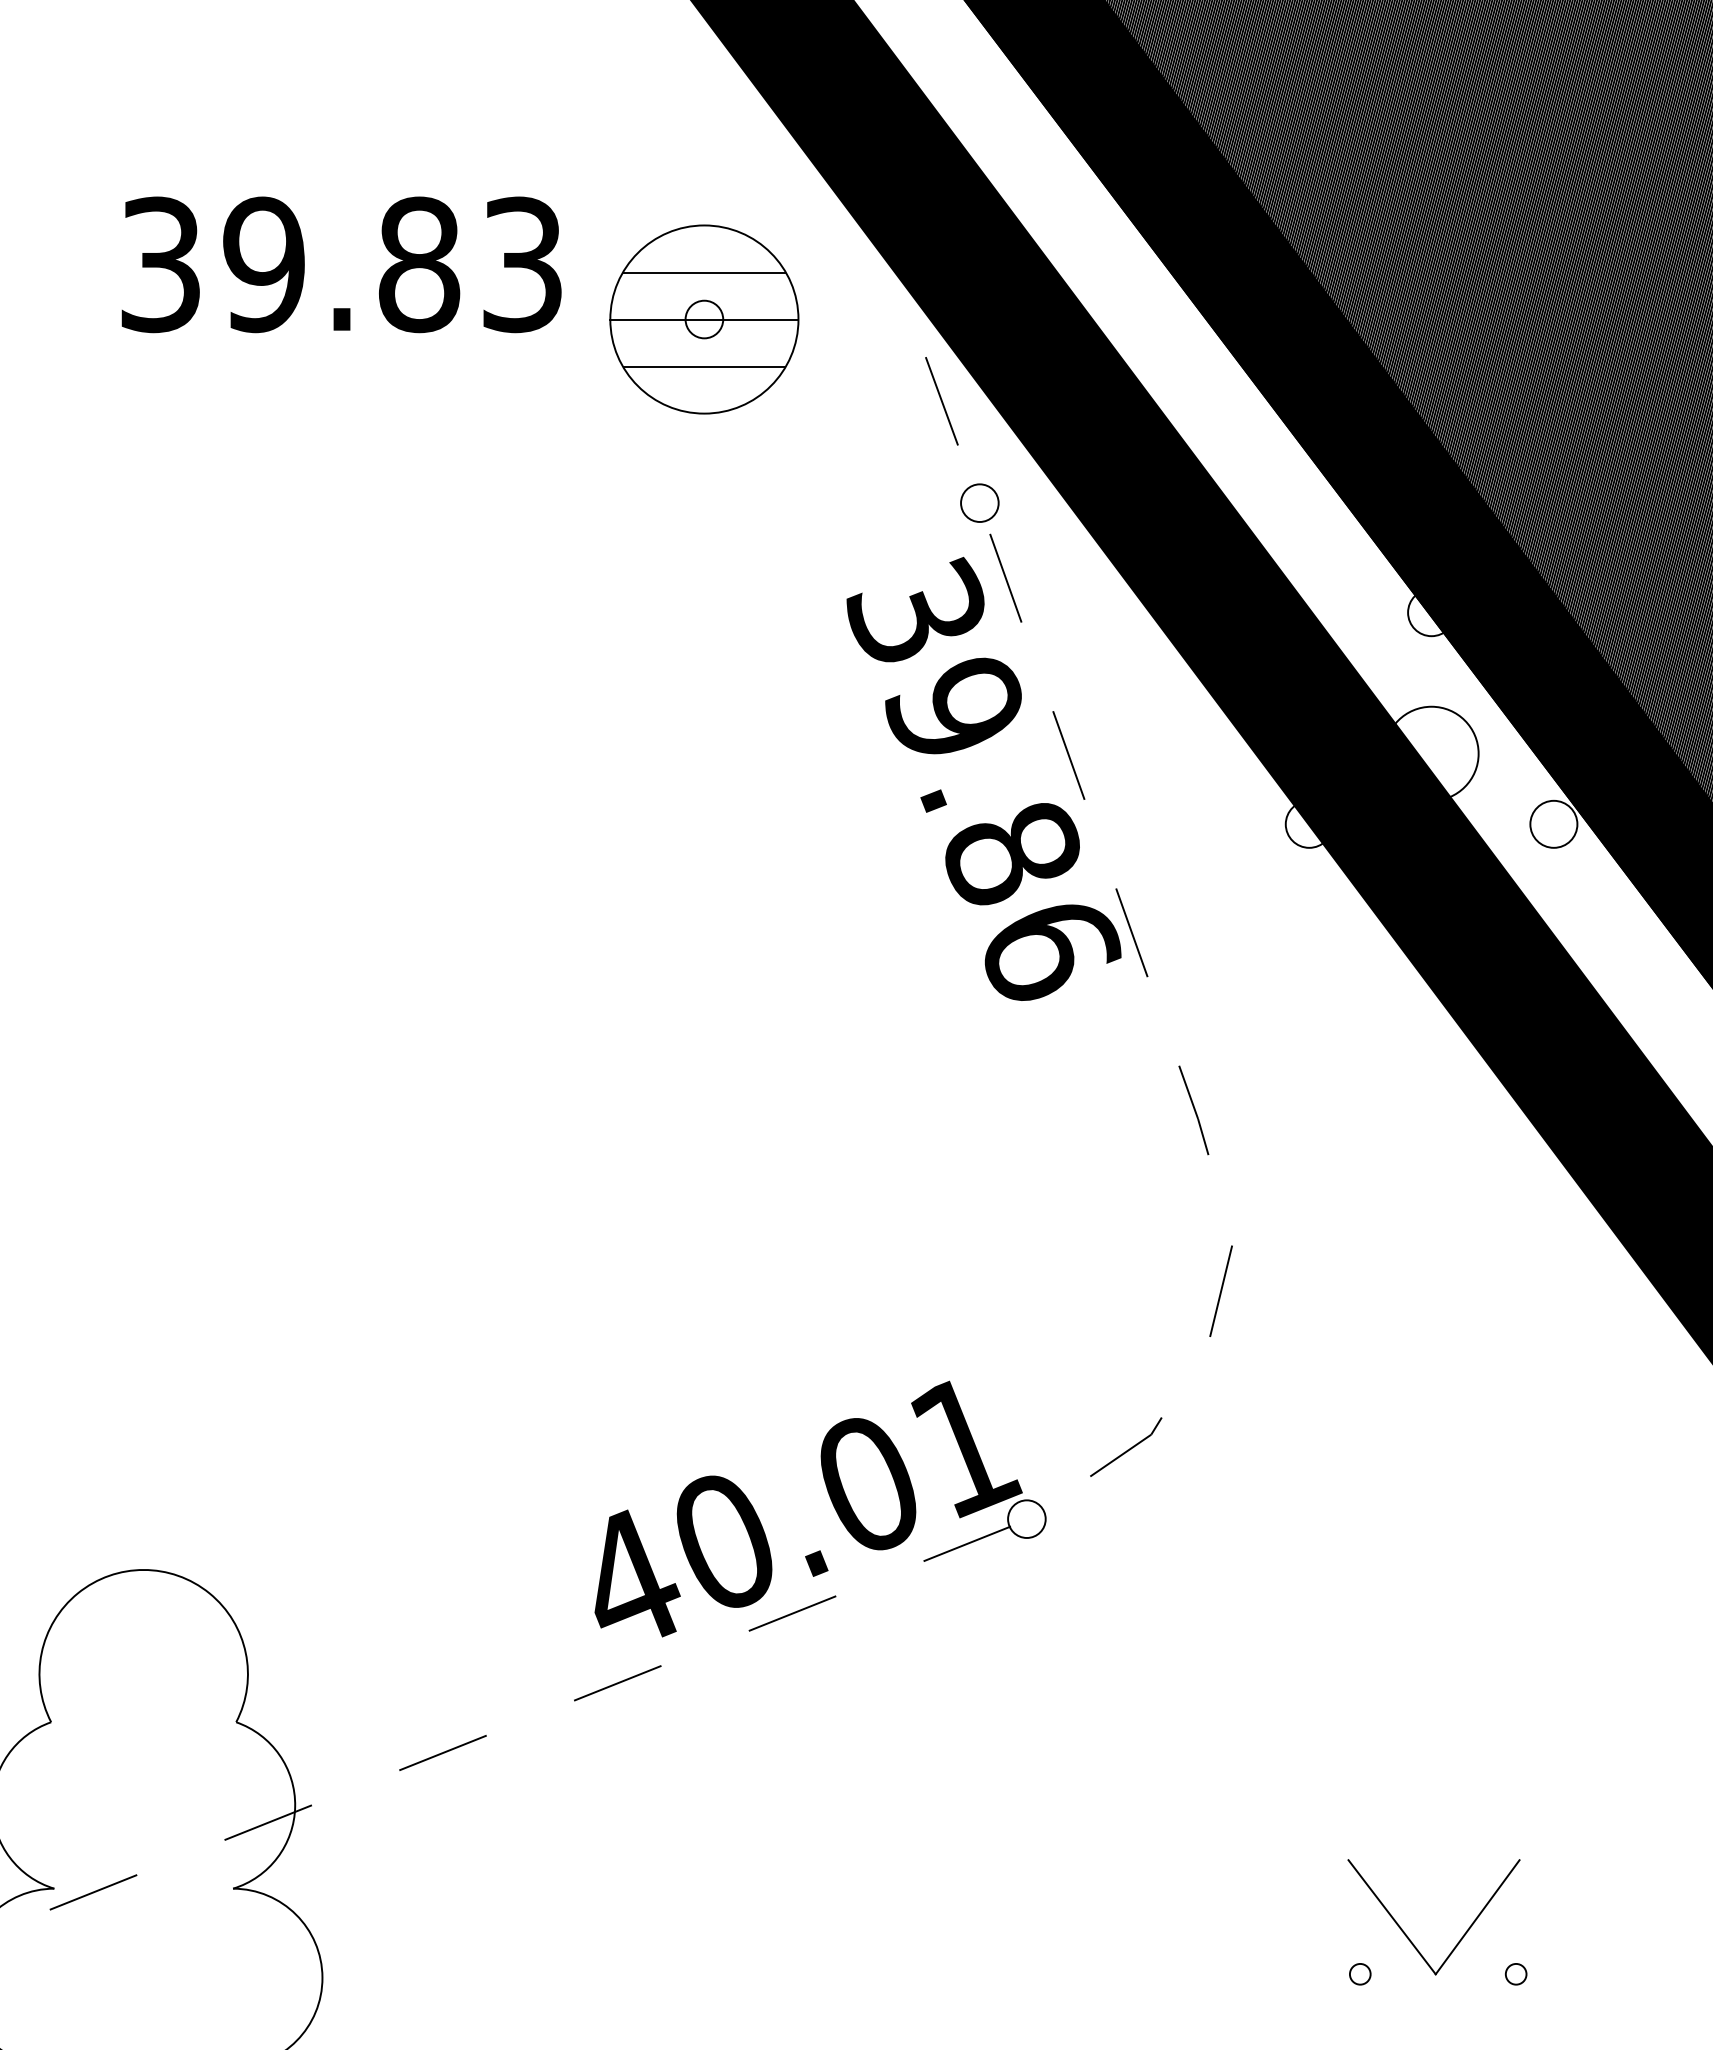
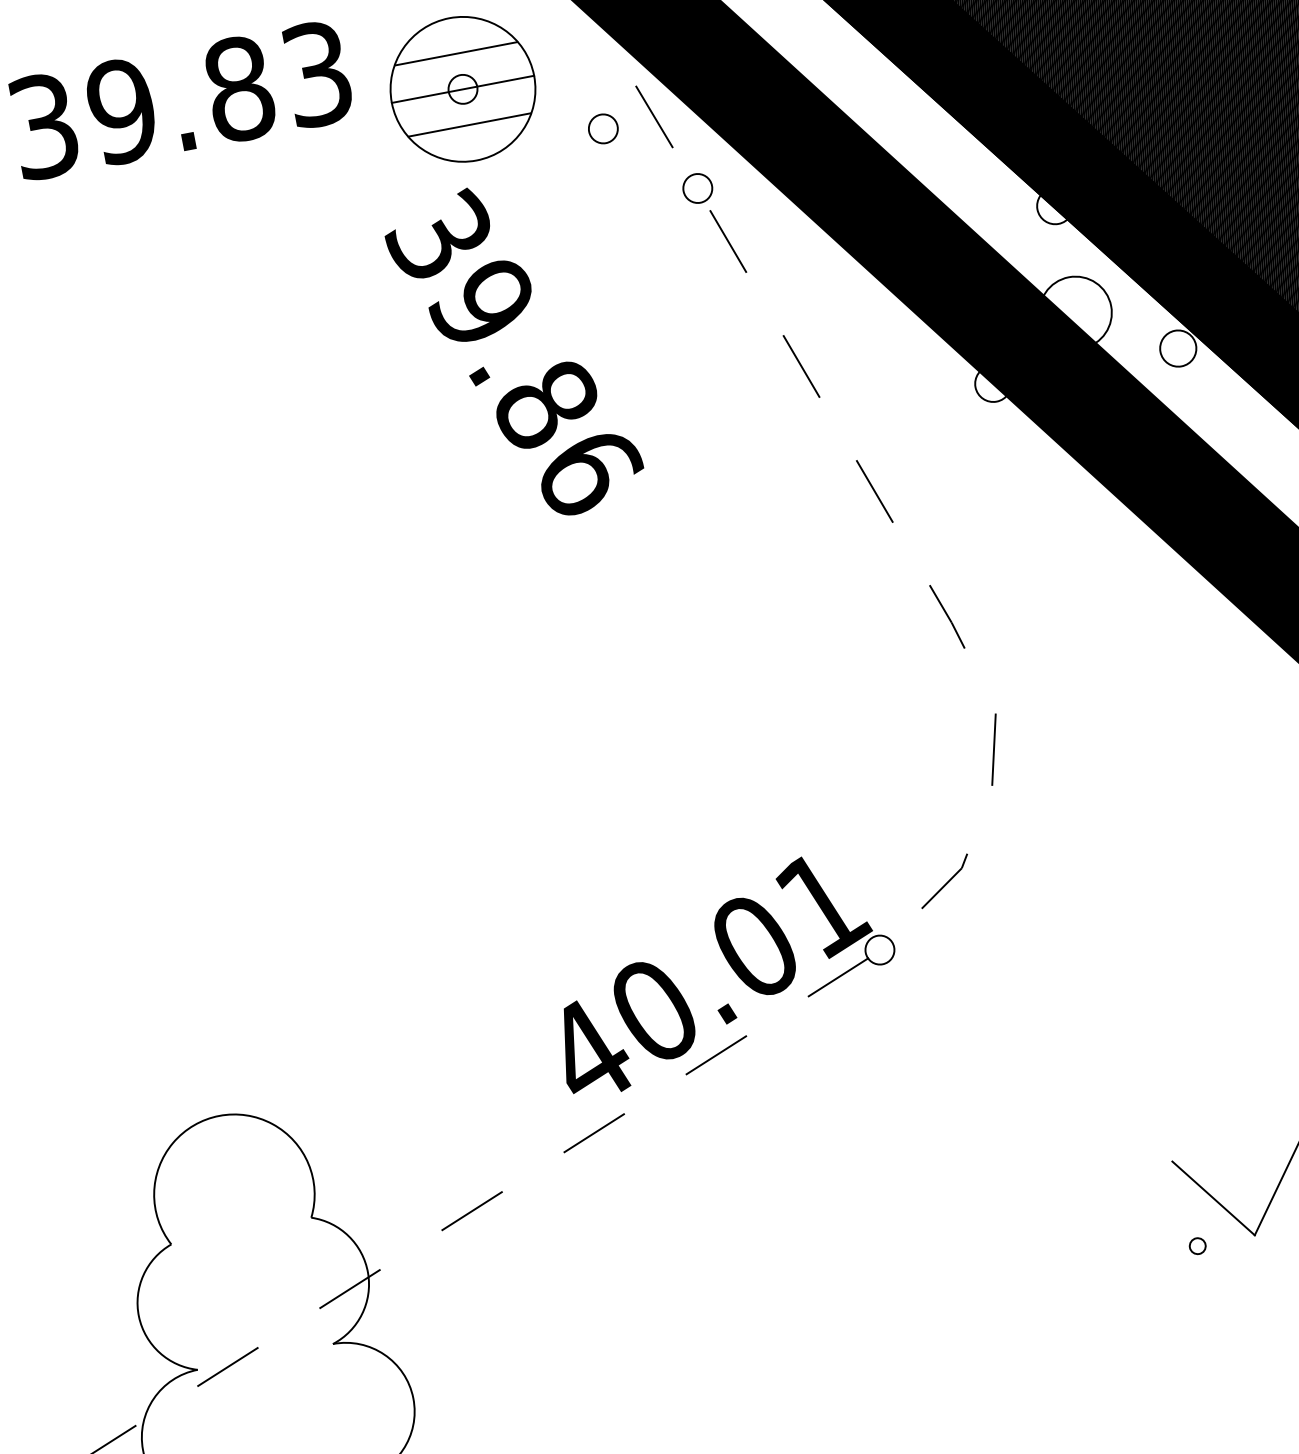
part: (873, 403) -> (603, 128), added
text: (983, 778) -> (514, 352), moved

